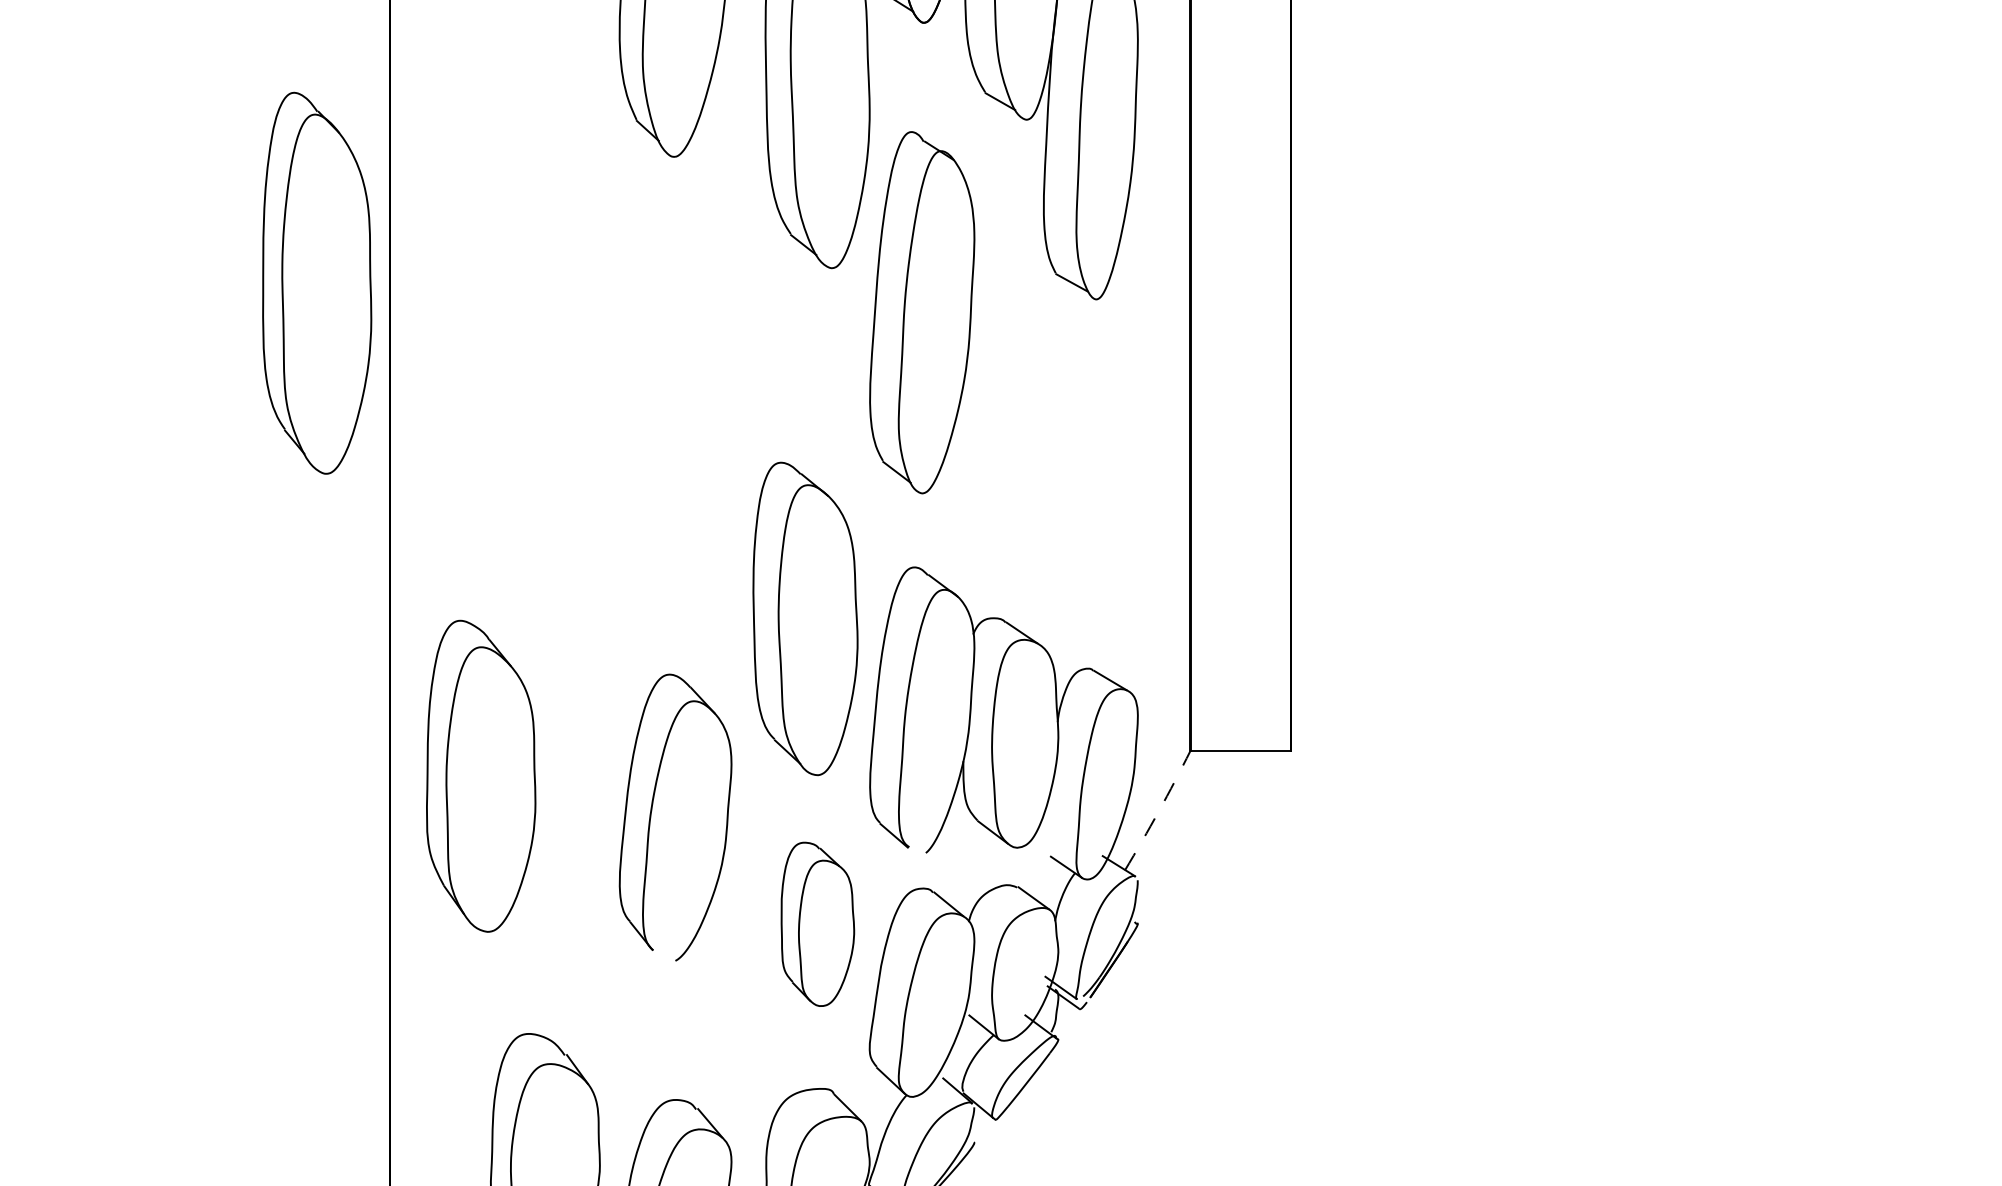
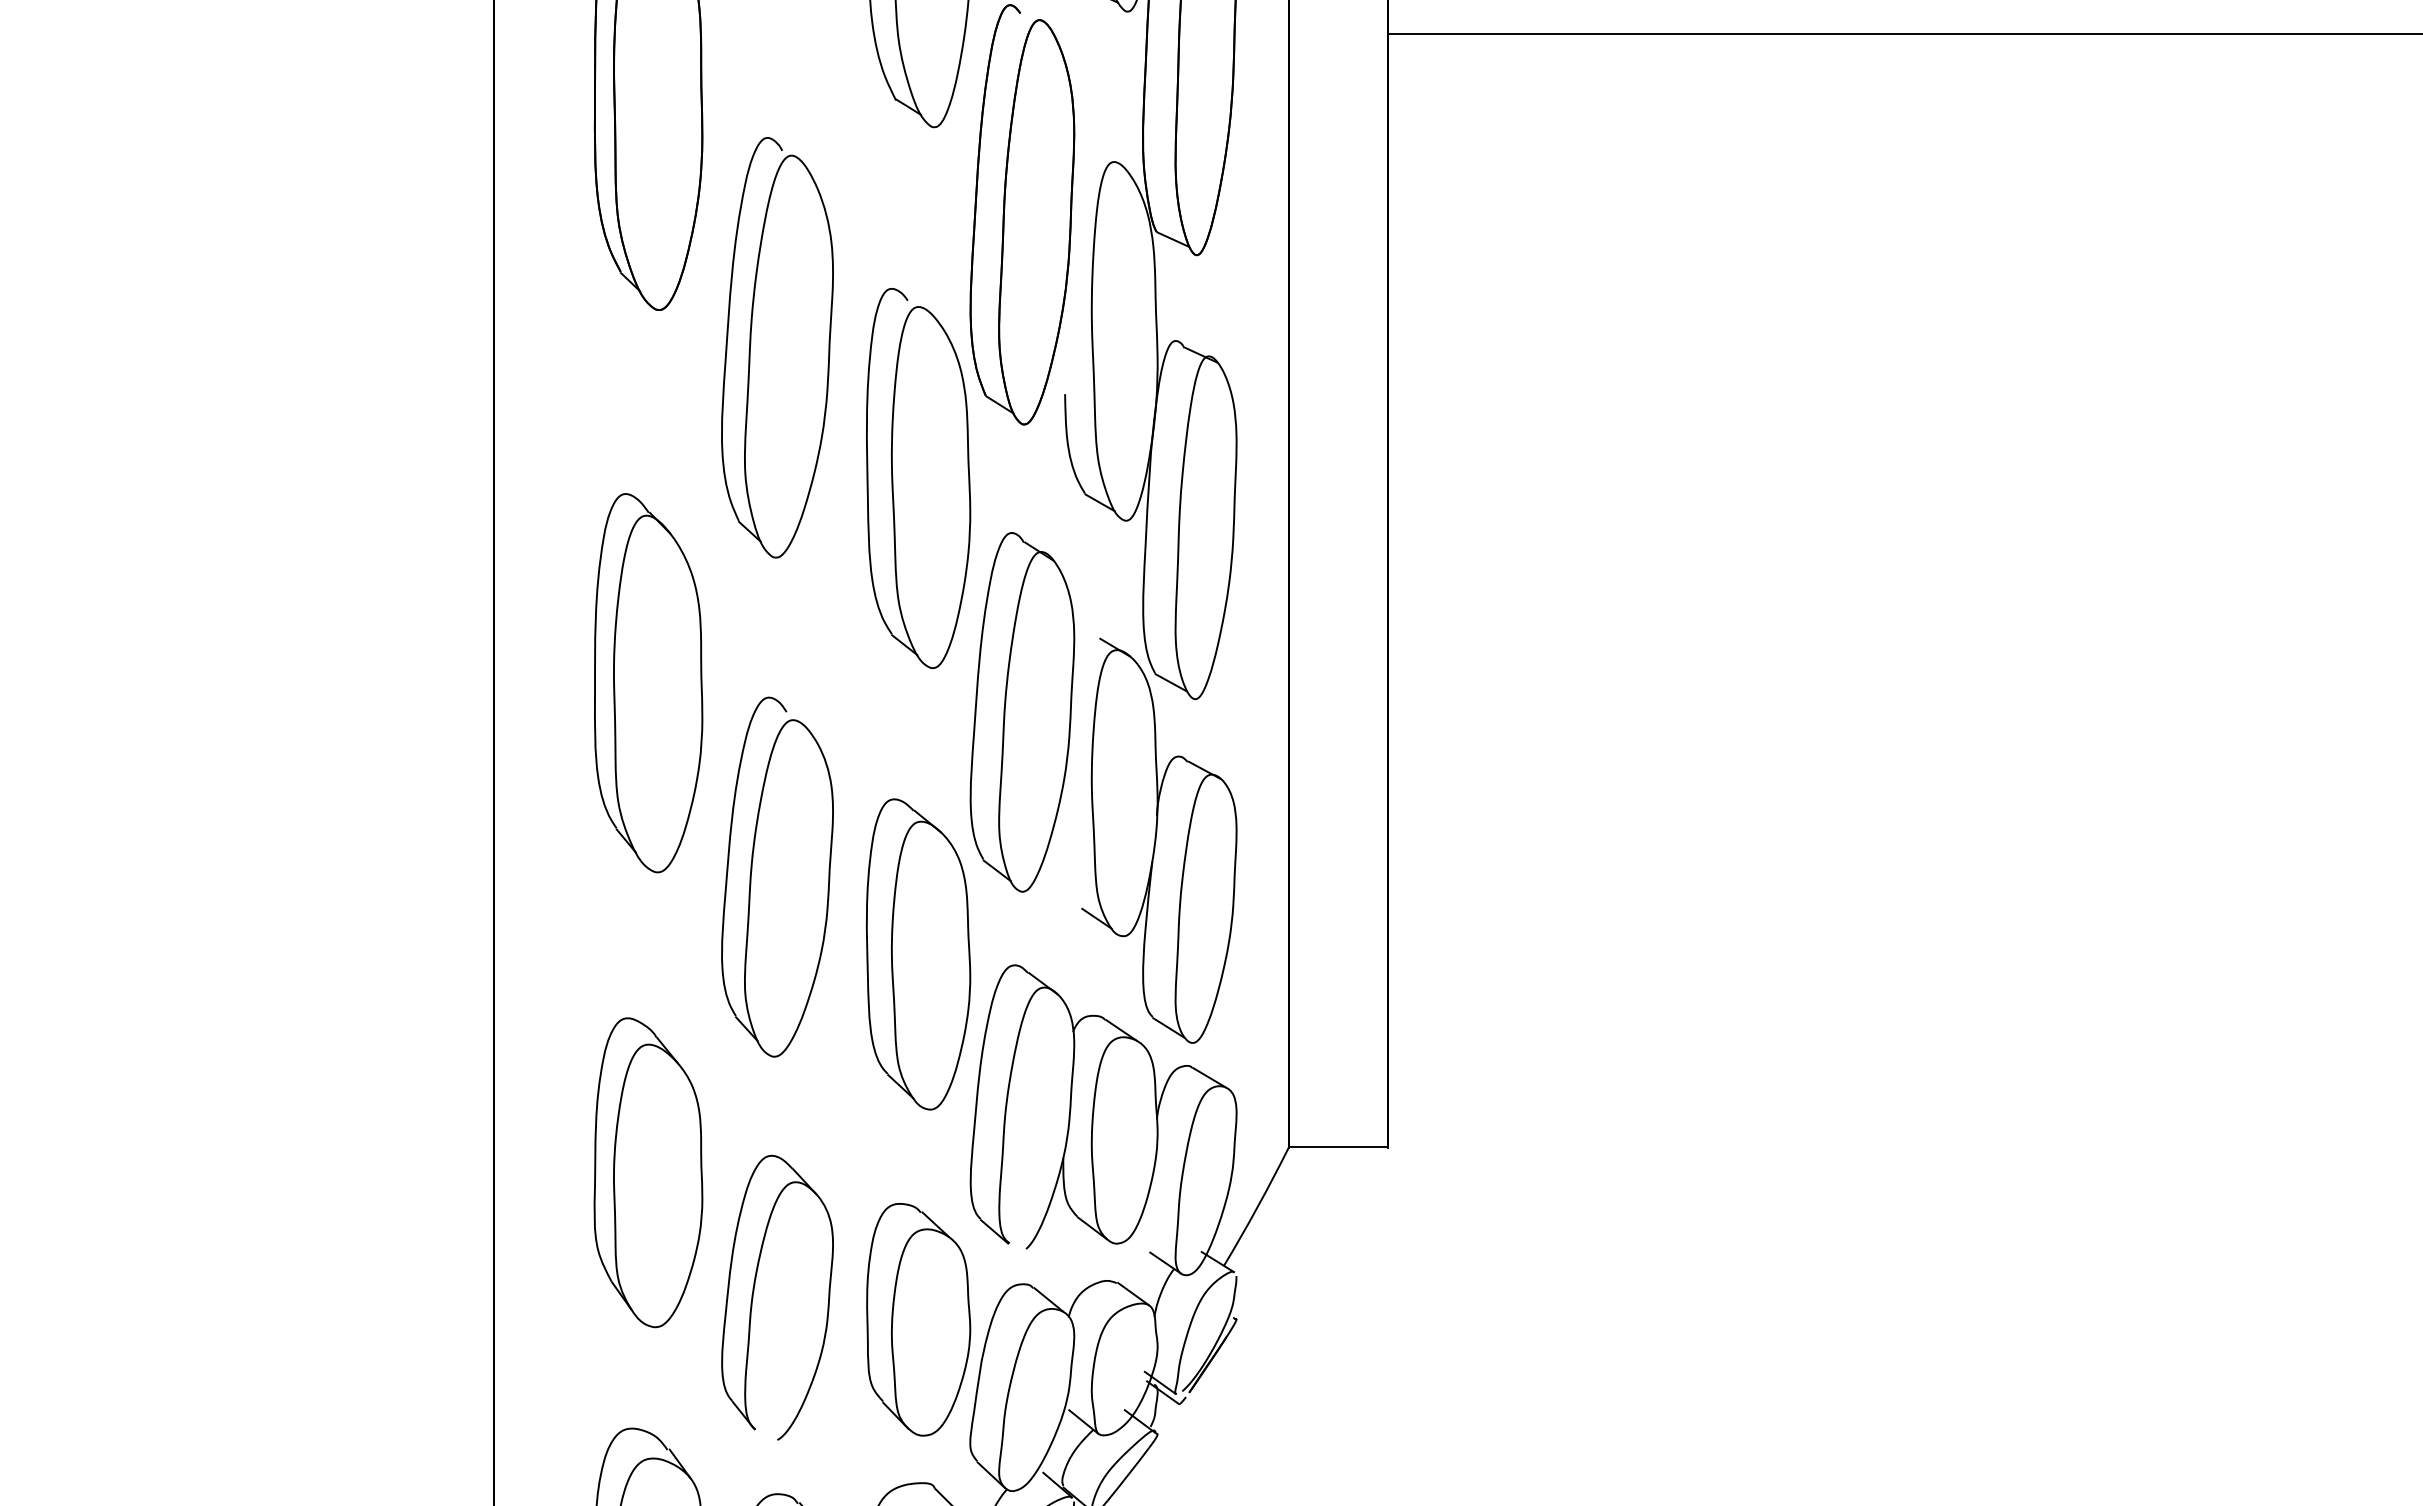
part: (317, 283) -> (648, 683), moved
part: (1060, 441) -> (1159, 840), added
part: (675, 477) -> (777, 876), added
part: (805, 618) -> (918, 954), moved
part: (481, 776) -> (648, 1172), moved
part: (652, 811) -> (754, 1291), moved
arc: (1158, 811) -> (1257, 1207), dashed -> solid
part: (817, 924) -> (918, 1319), size x1.43

